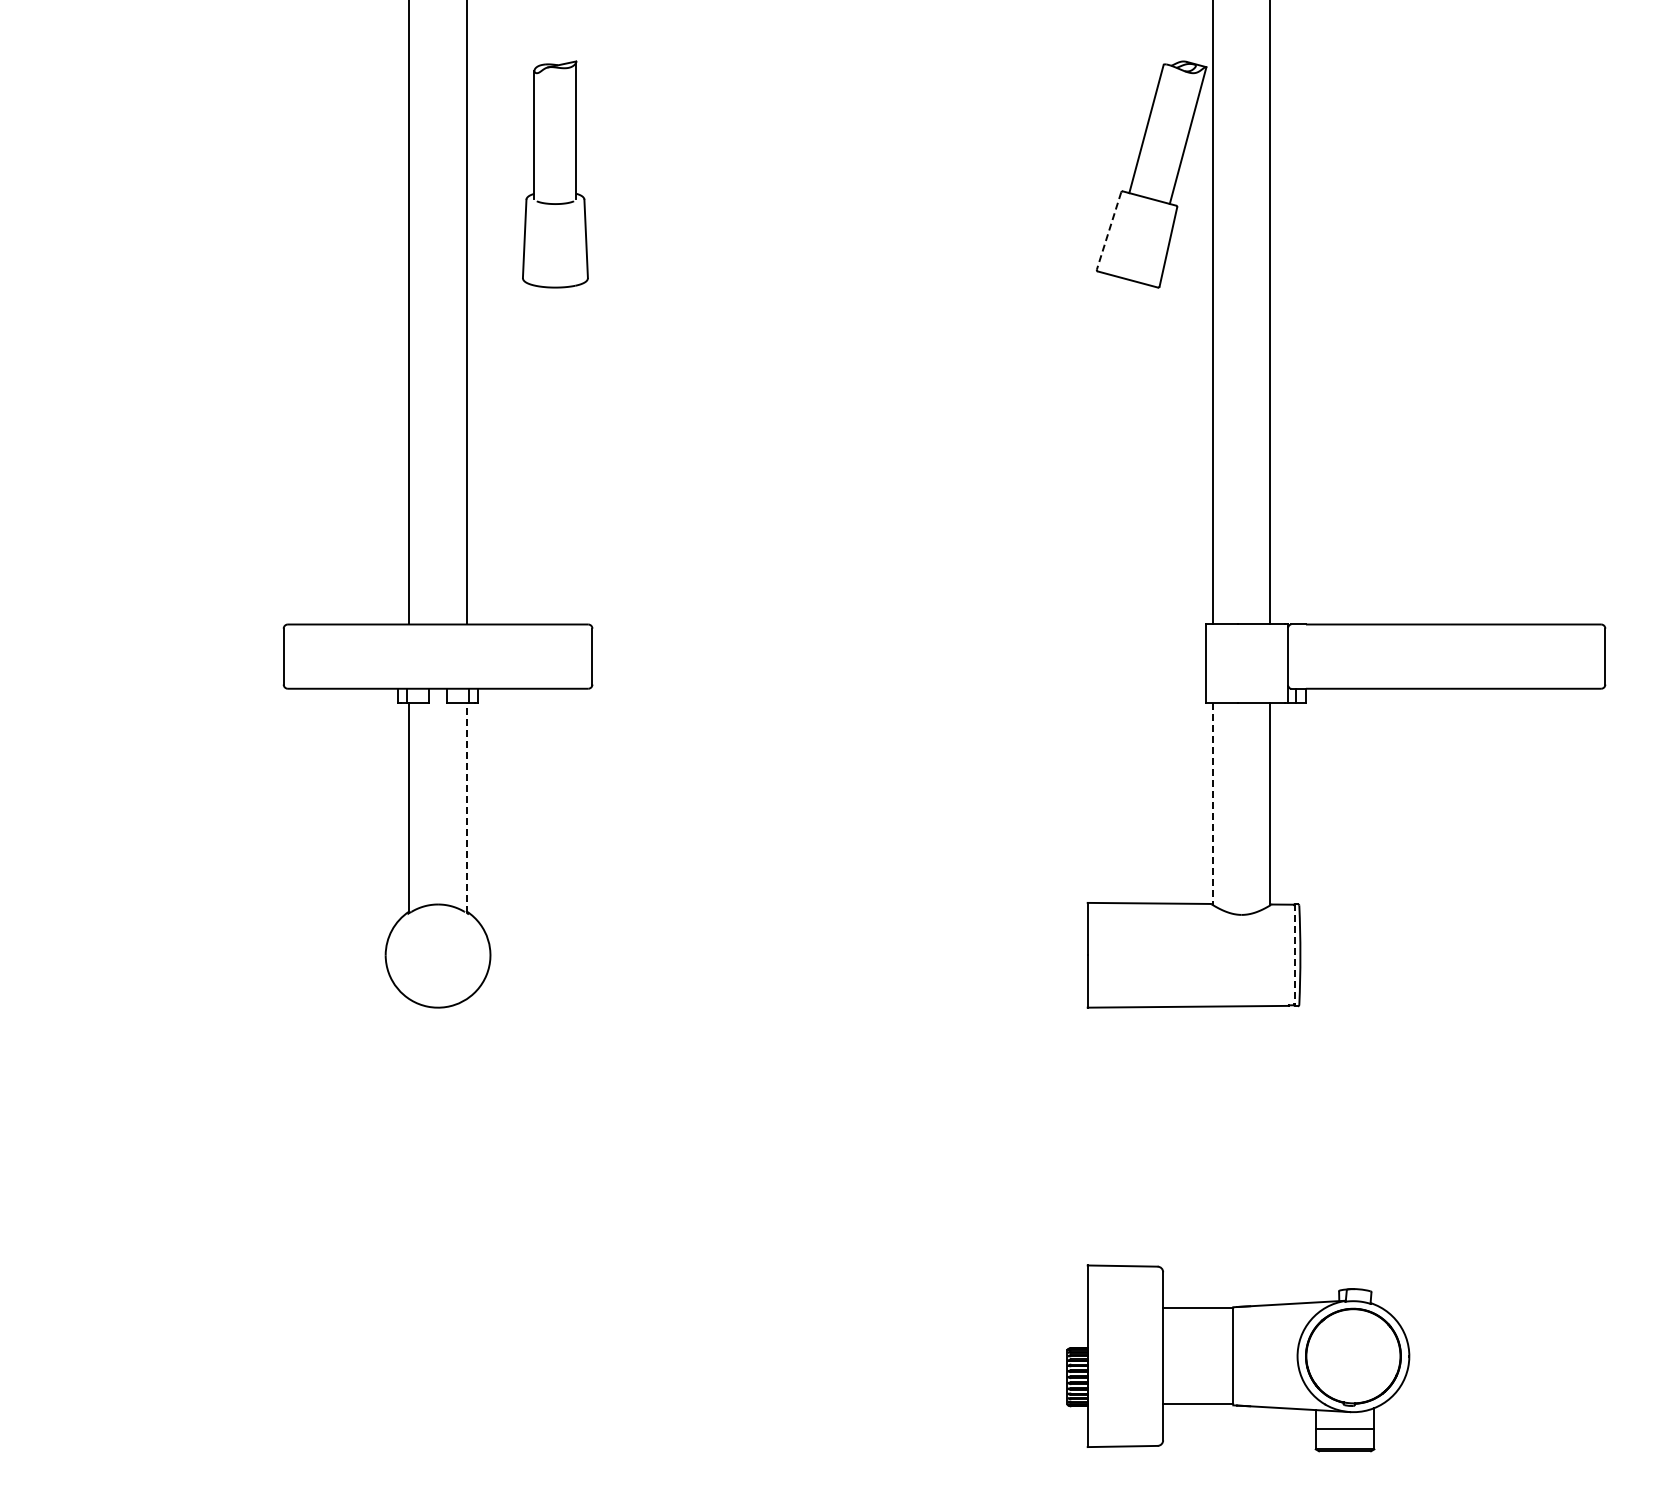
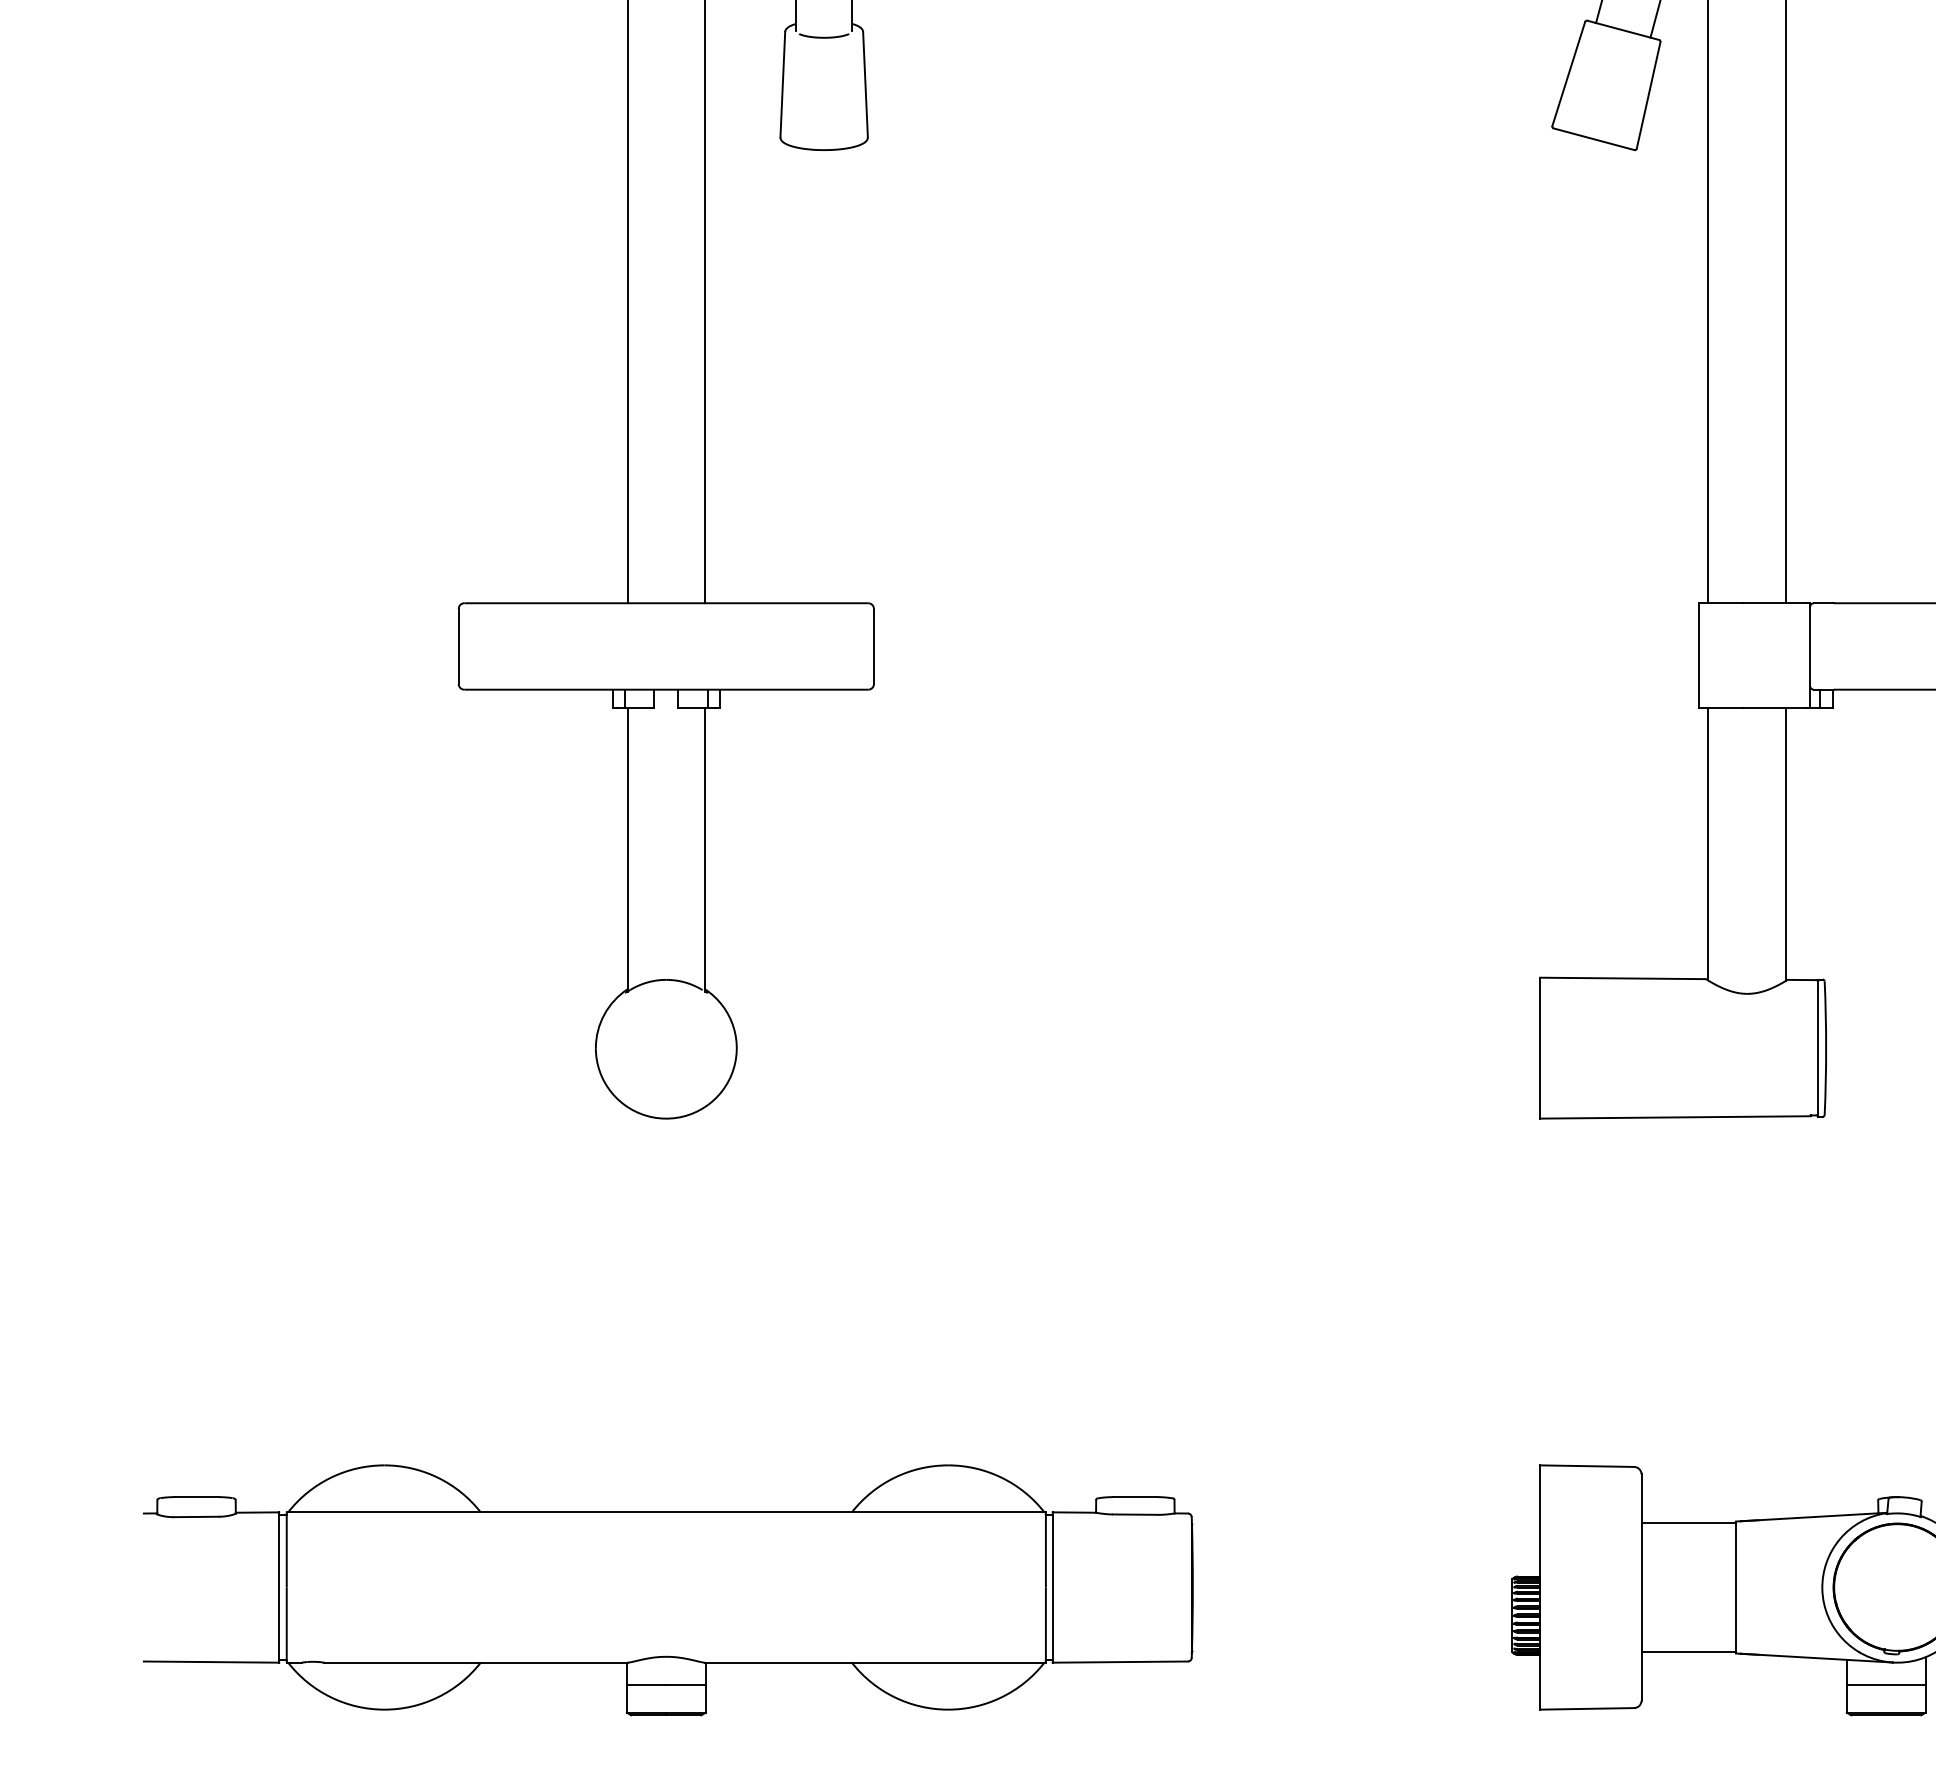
line: (1109, 231) -> (1569, 74), dashed -> solid
line: (1212, 804) -> (1707, 845), dashed -> solid
line: (466, 807) -> (704, 849), dashed -> solid
line: (1294, 955) -> (1818, 1048), dashed -> solid
part: (439, 1358) -> (668, 1590), added

